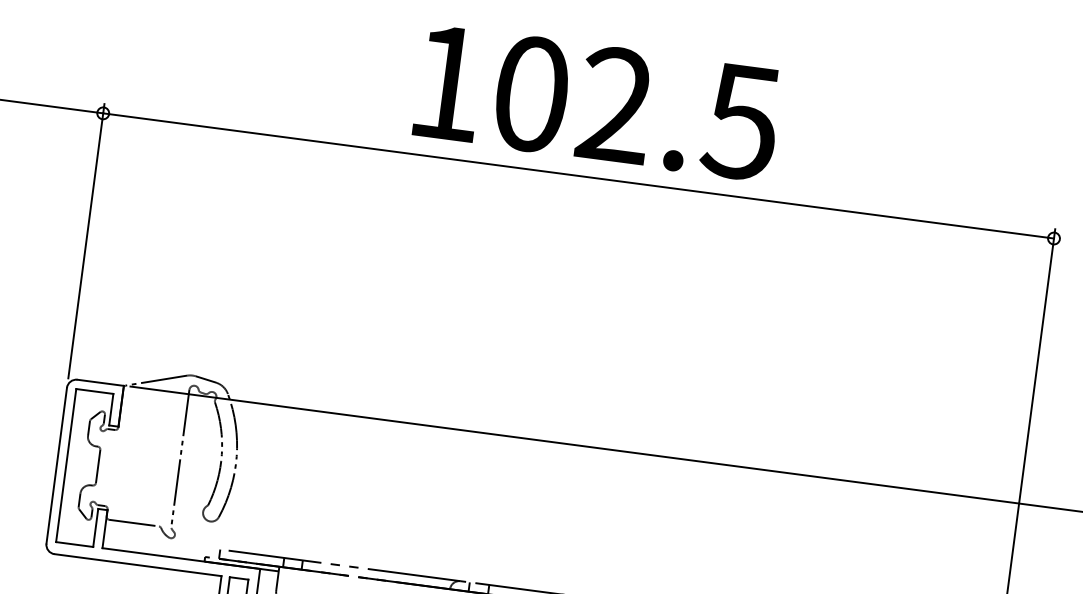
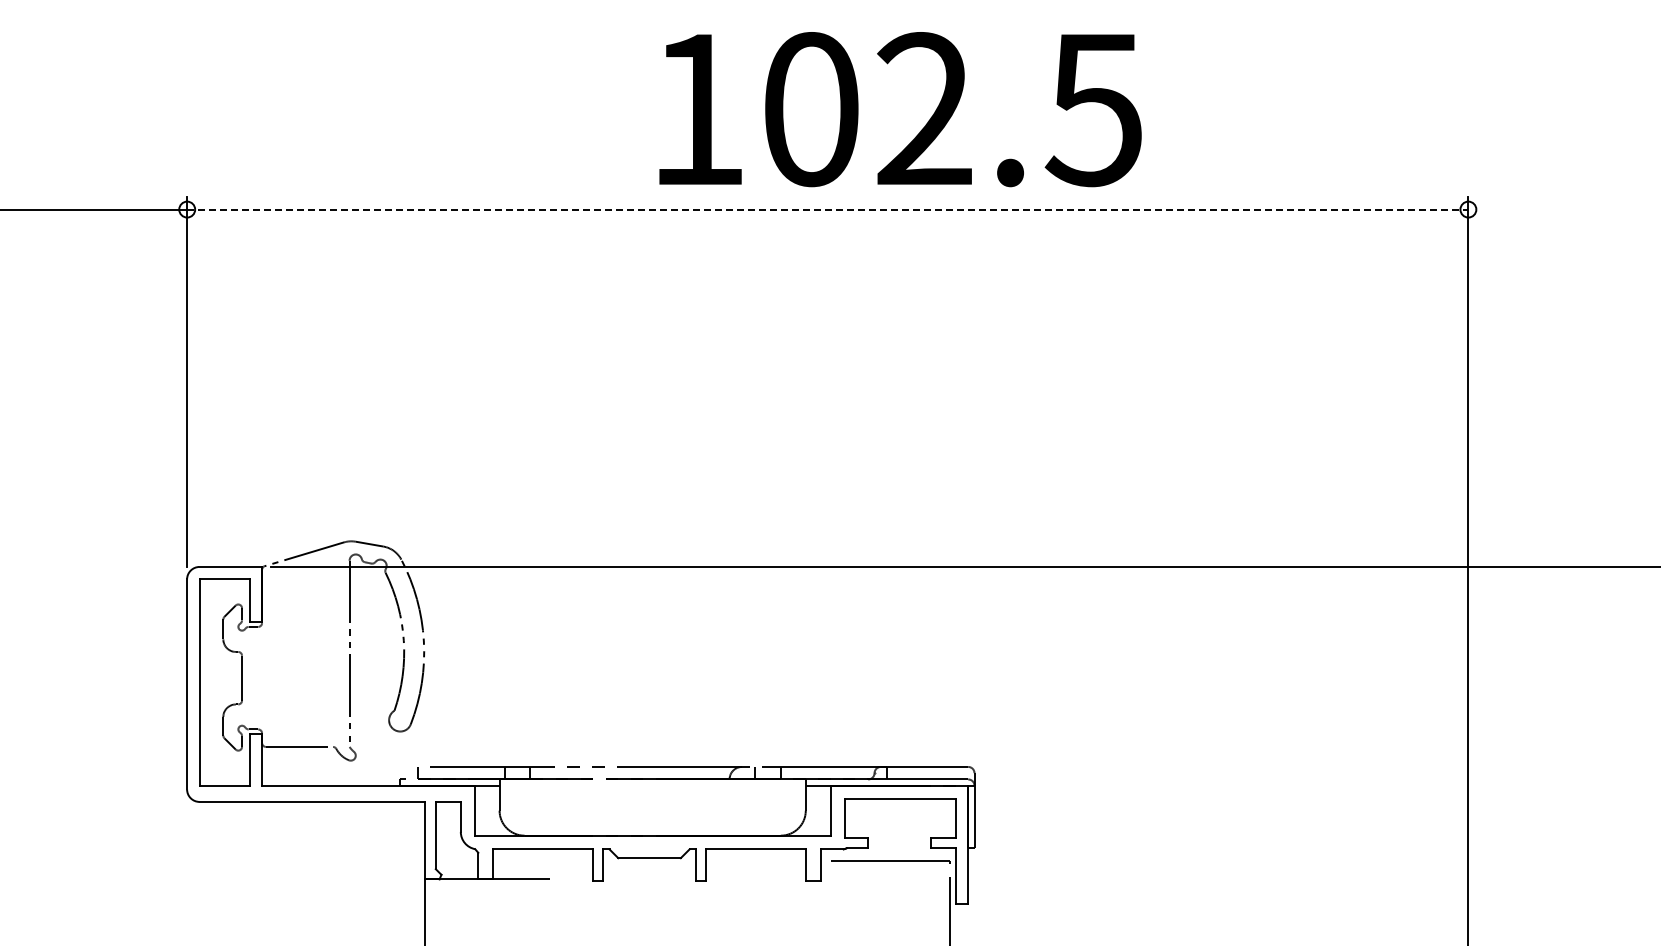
text: (597, 102) -> (900, 109), moved
line: (578, 175) -> (827, 209), solid -> dashed

